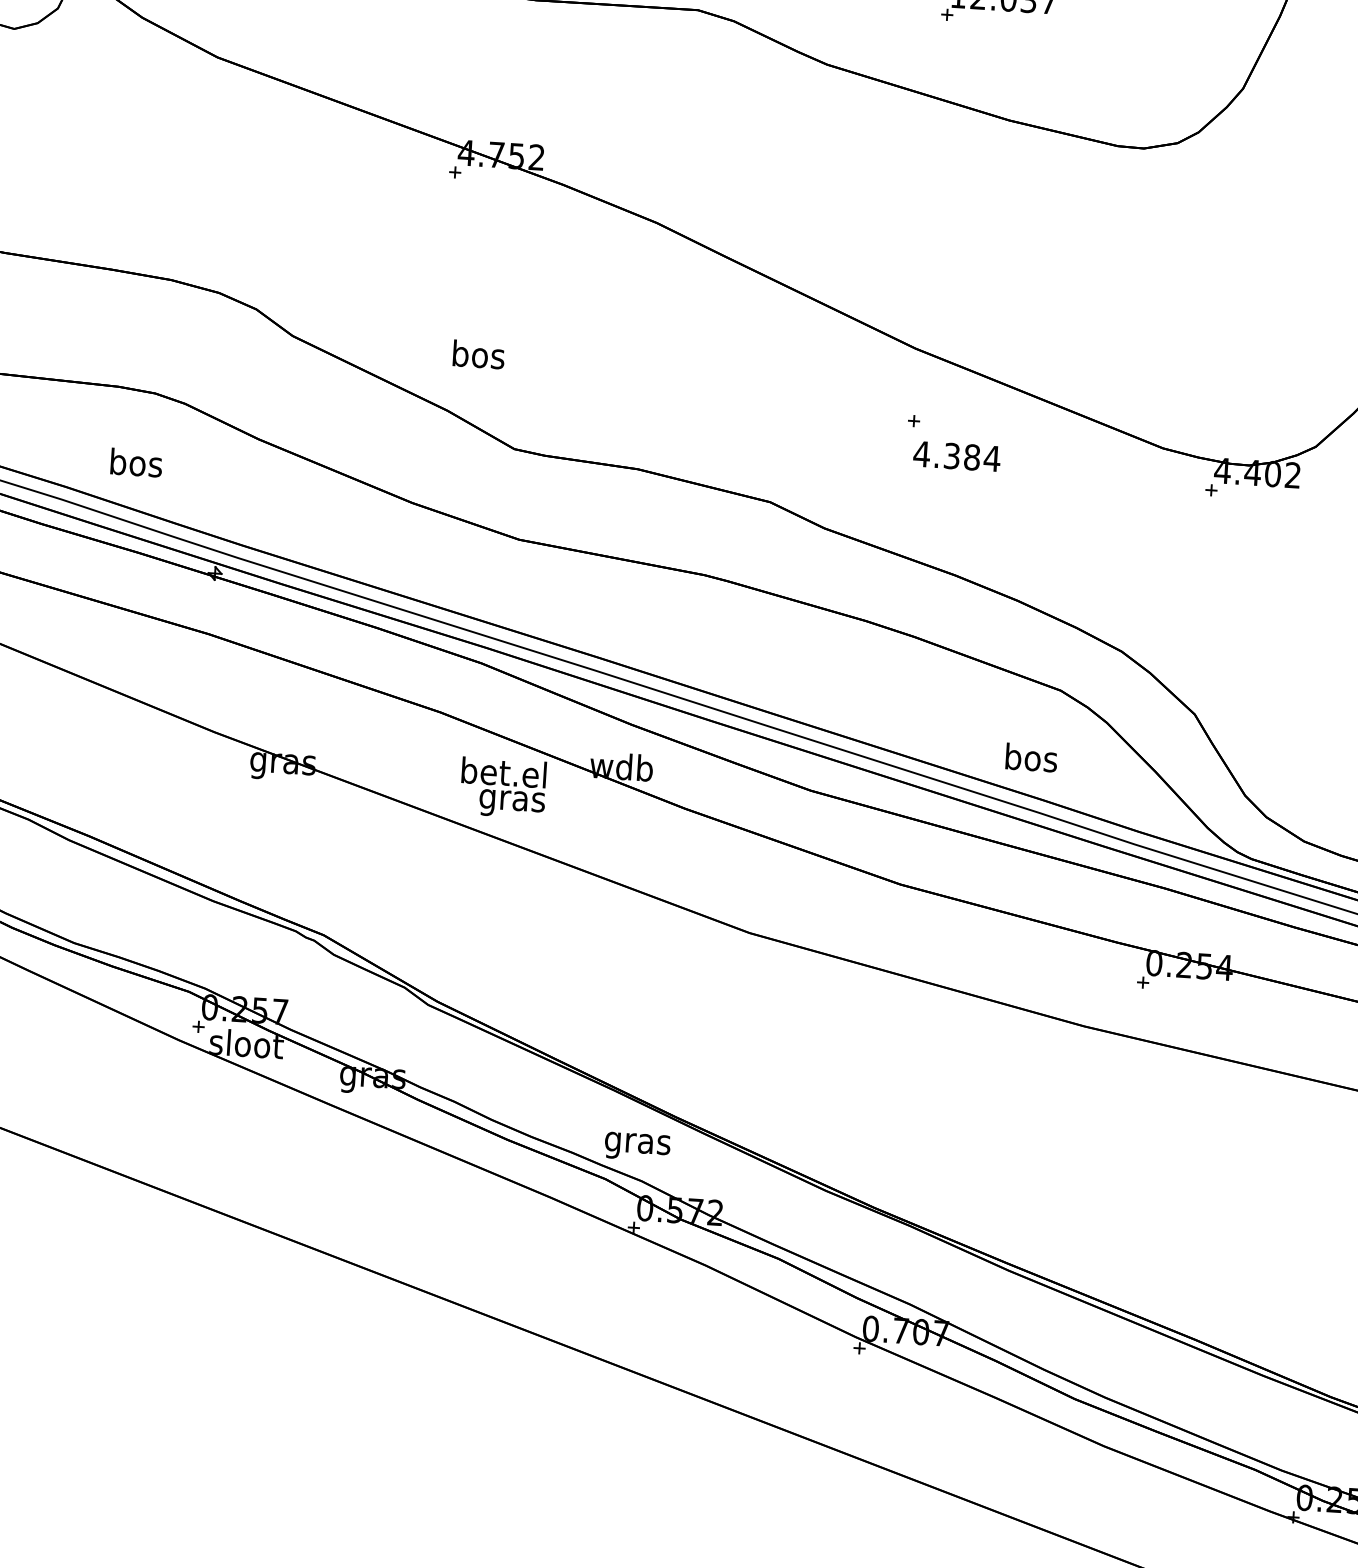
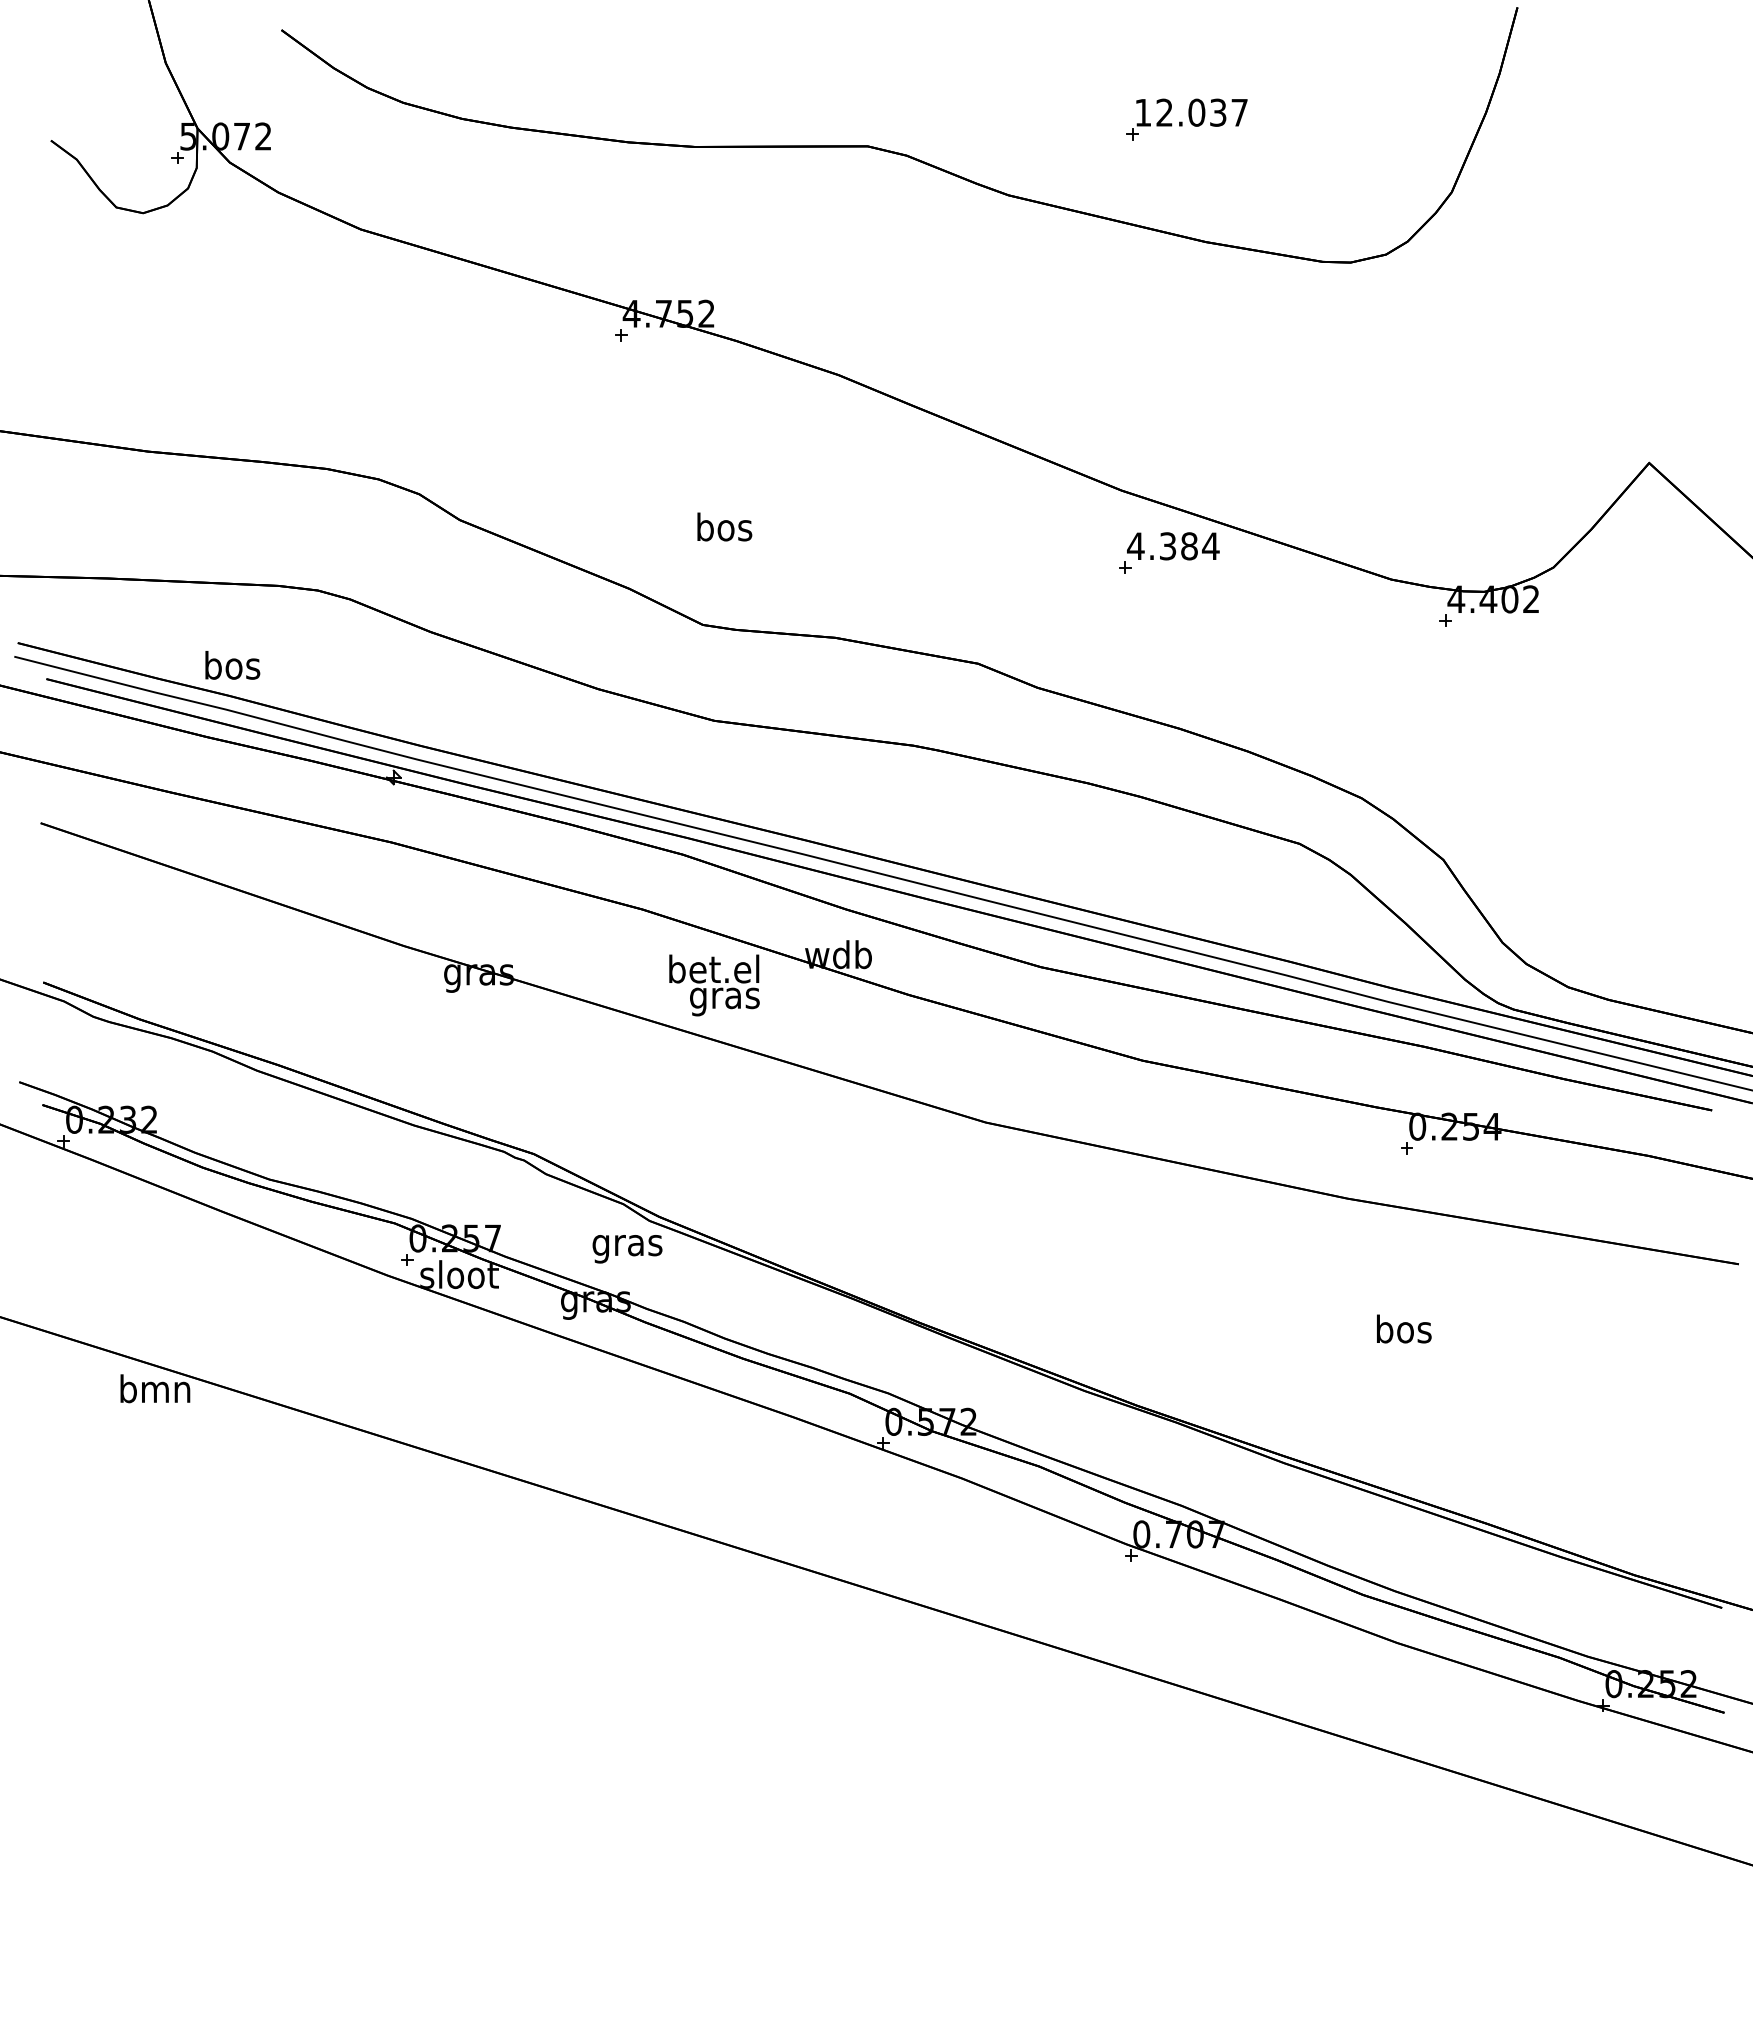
text: (478, 354) -> (724, 526), moved
text: (957, 456) -> (1173, 546), moved
text: (136, 462) -> (232, 665), moved
text: (1031, 757) -> (1404, 1328), moved
text: (637, 1147) -> (627, 1249), moved

